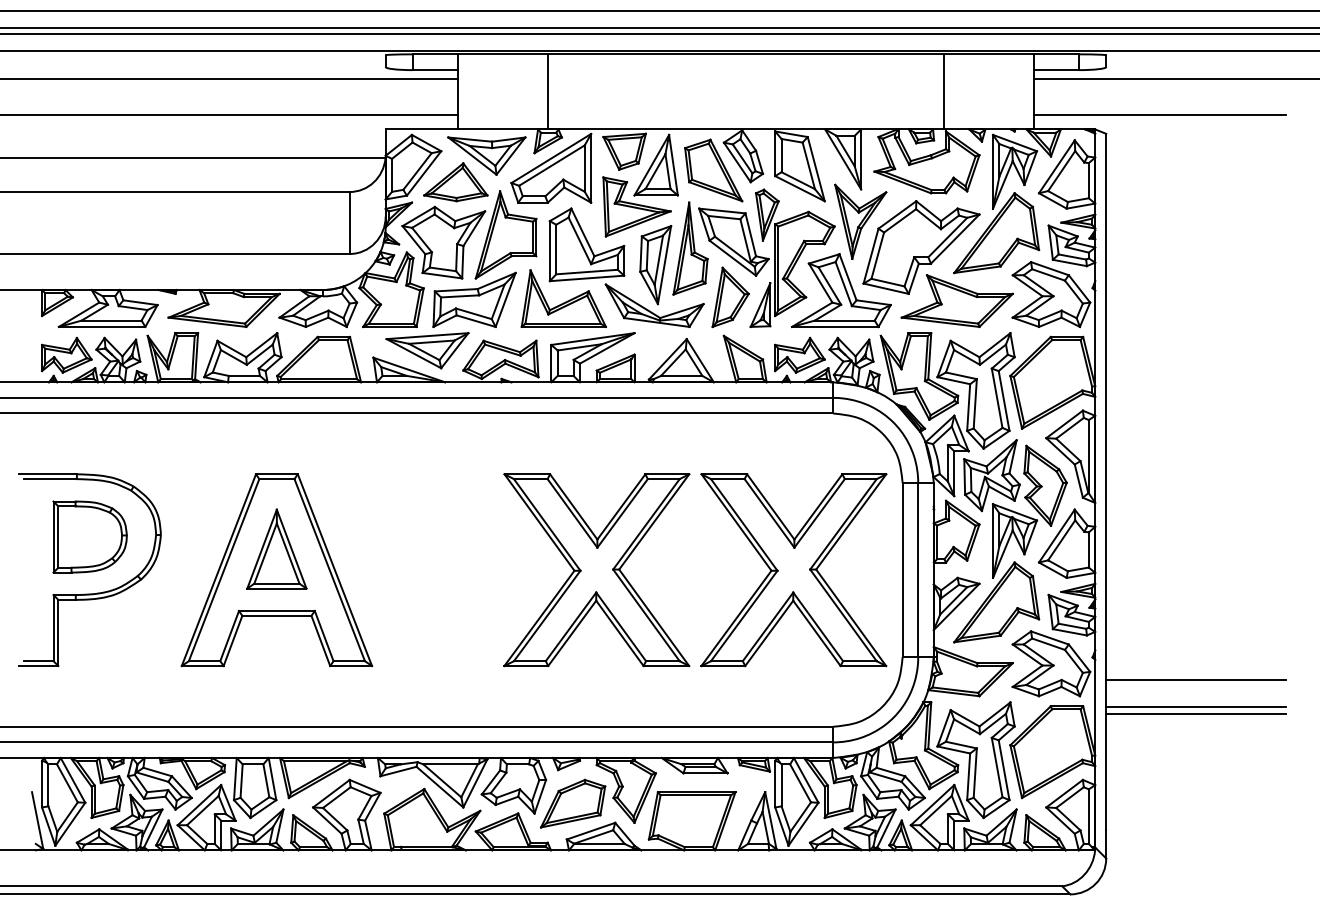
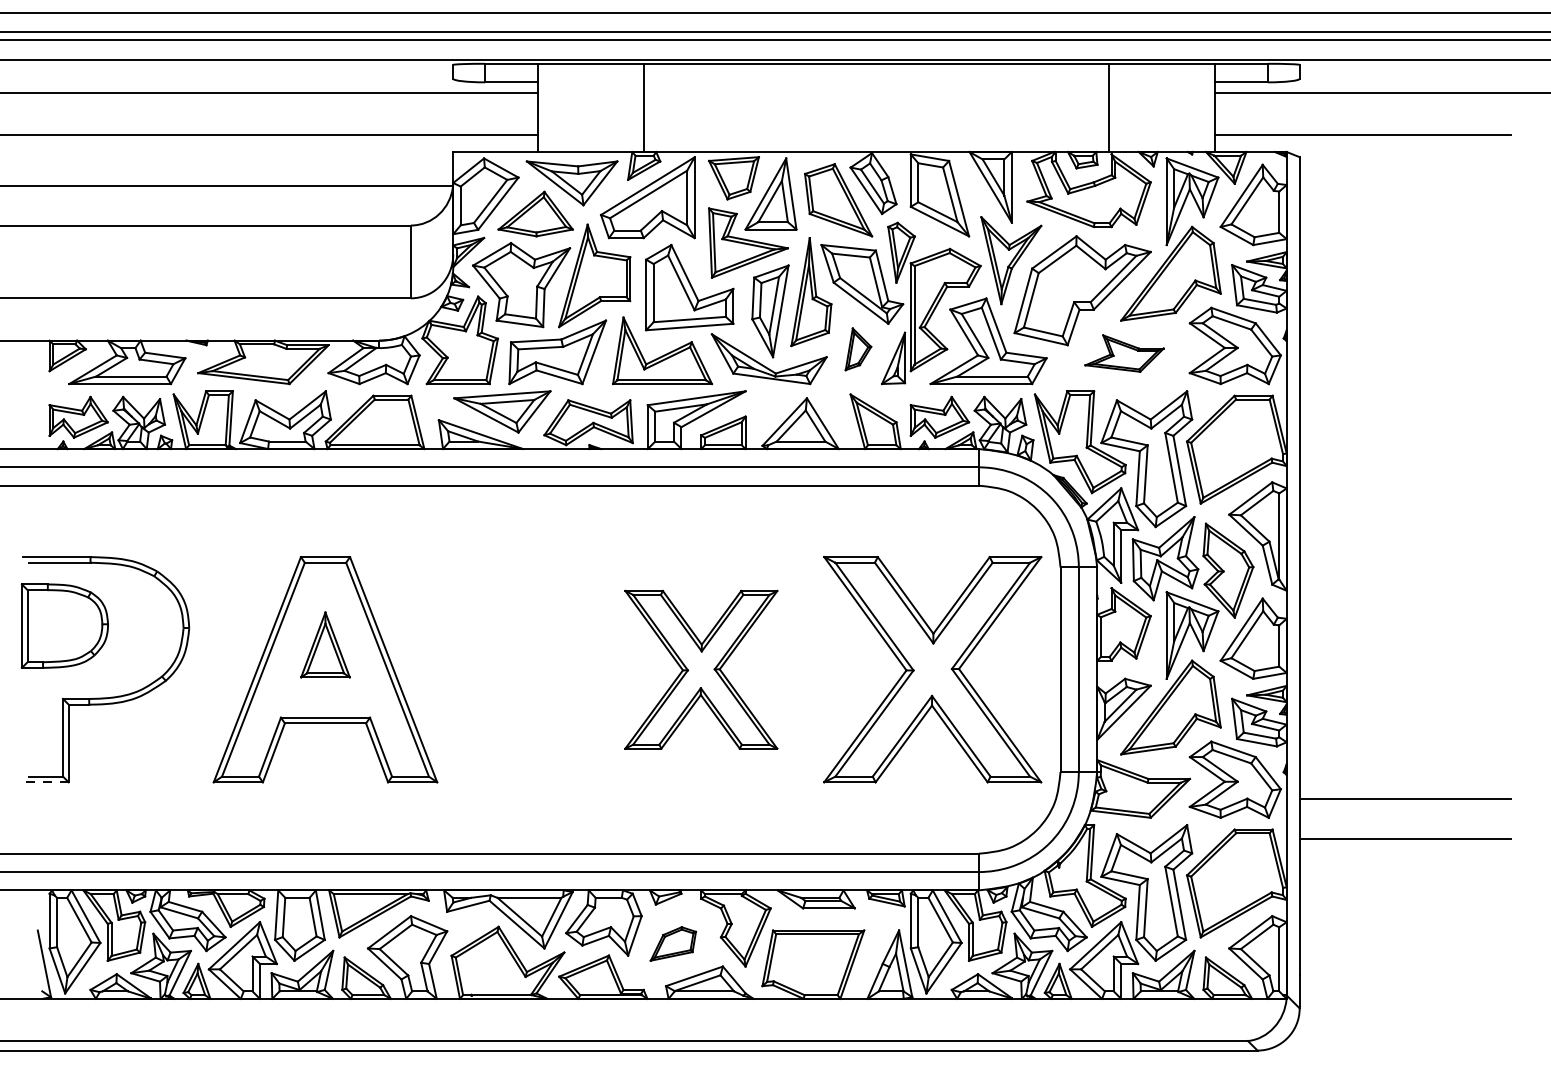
part: (730, 297) -> (858, 349), size x0.6
part: (956, 300) -> (1123, 352), size x0.6
part: (89, 536) -> (64, 625), moved
part: (276, 548) -> (325, 644), size x0.7
part: (596, 570) -> (700, 670), size x0.7
line: (38, 666) -> (45, 782), solid -> dashed
line: (1196, 706) -> (1405, 829), removed
part: (572, 803) -> (672, 943), size x0.6

